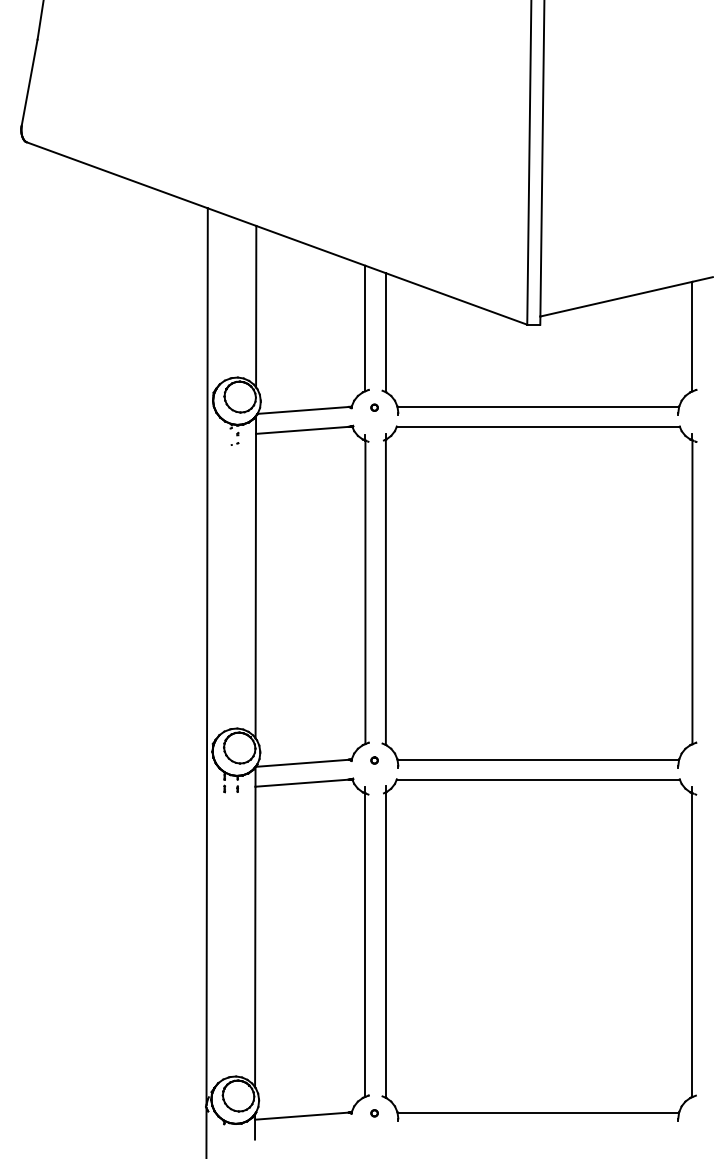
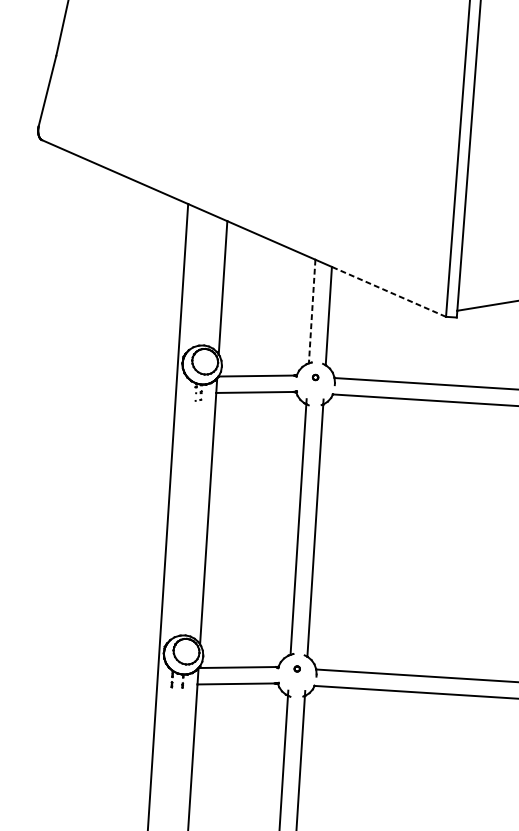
line: (456, 298) -> (388, 291), solid -> dashed
line: (365, 328) -> (312, 311), solid -> dashed

